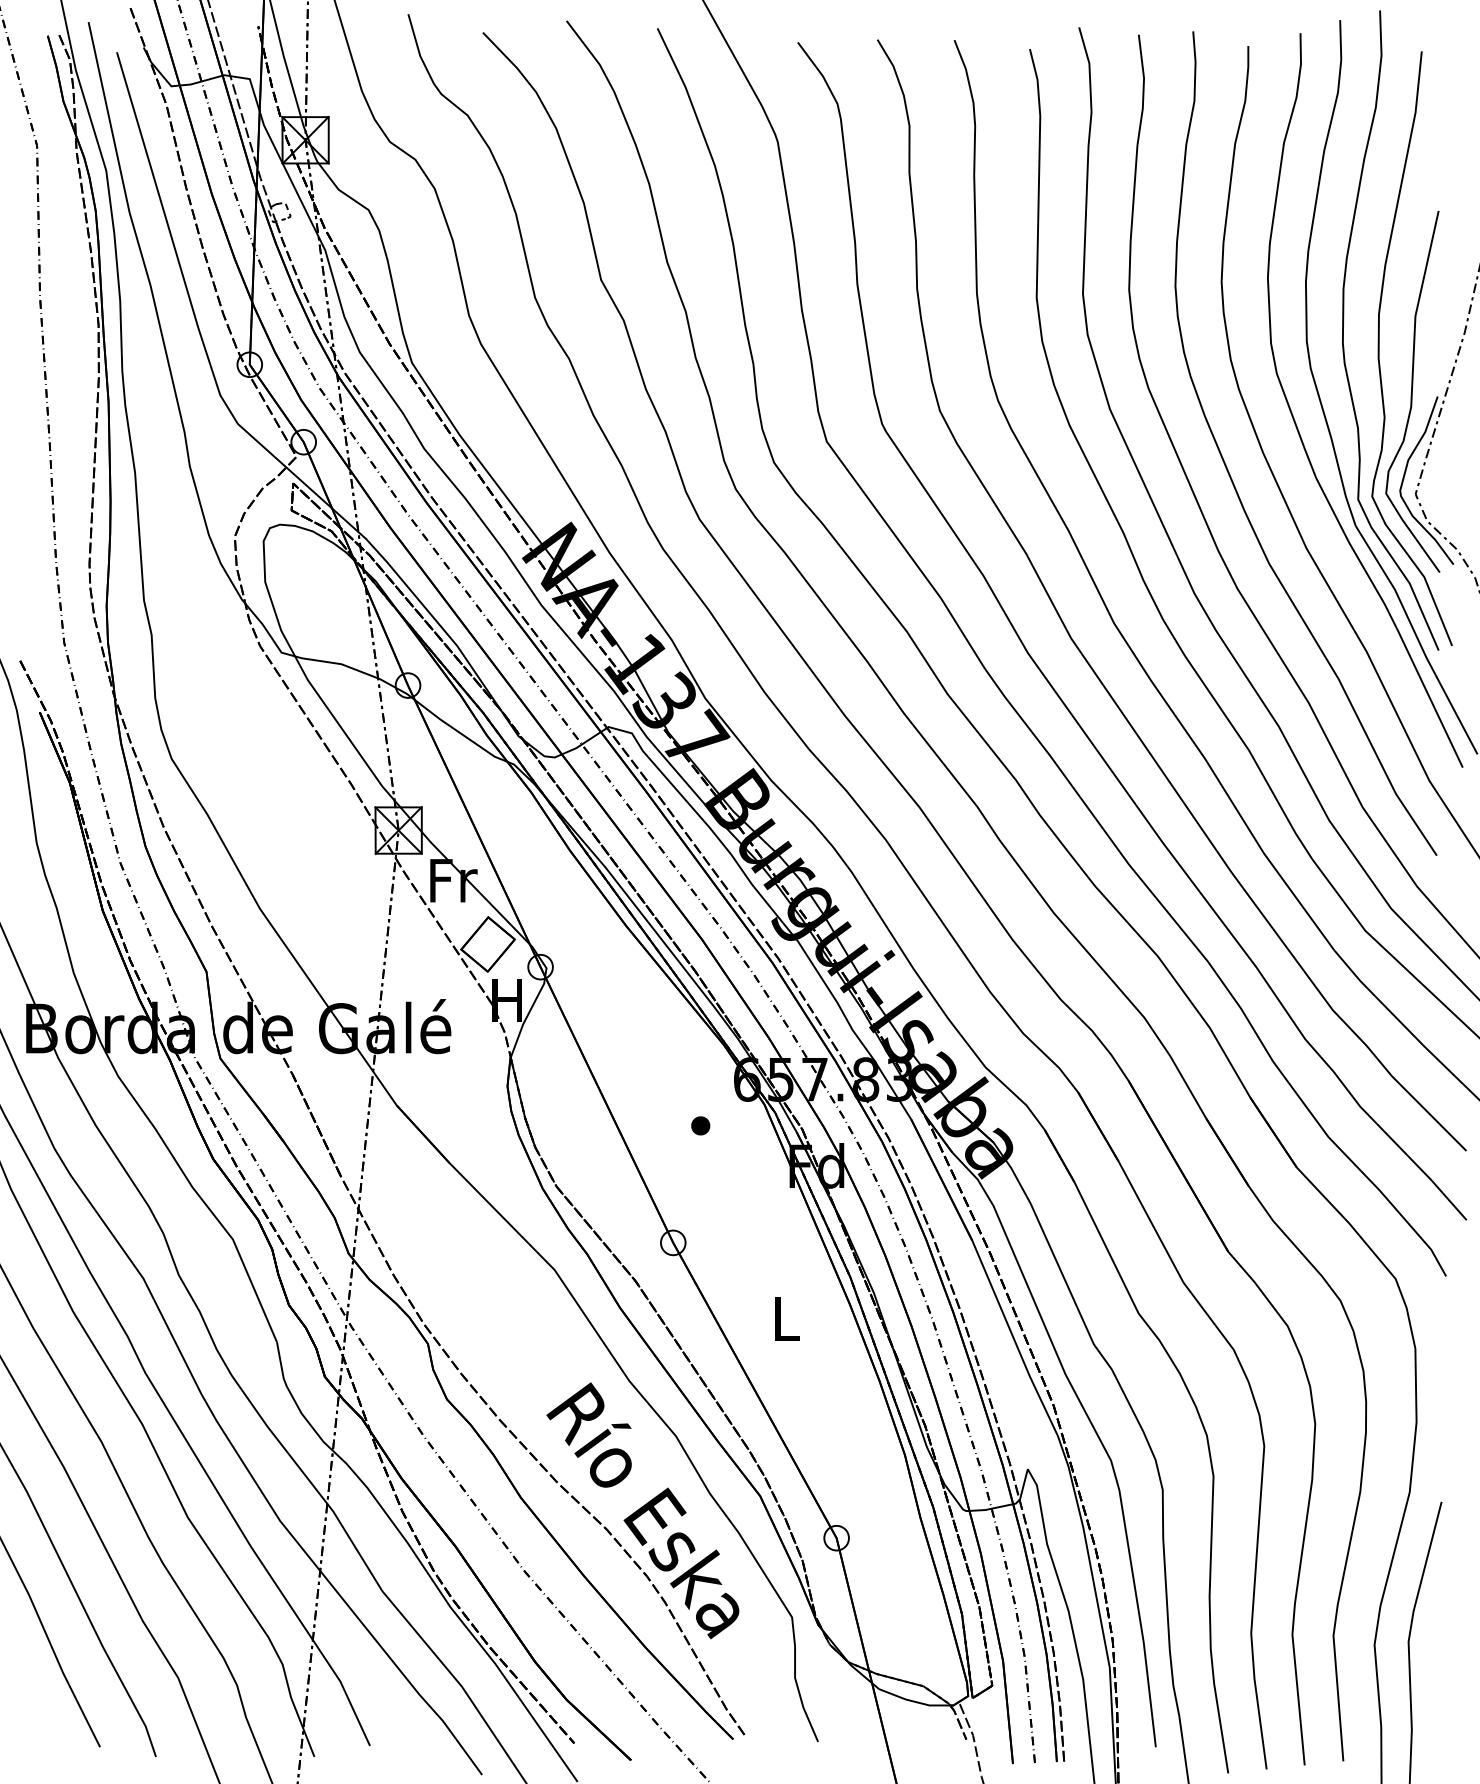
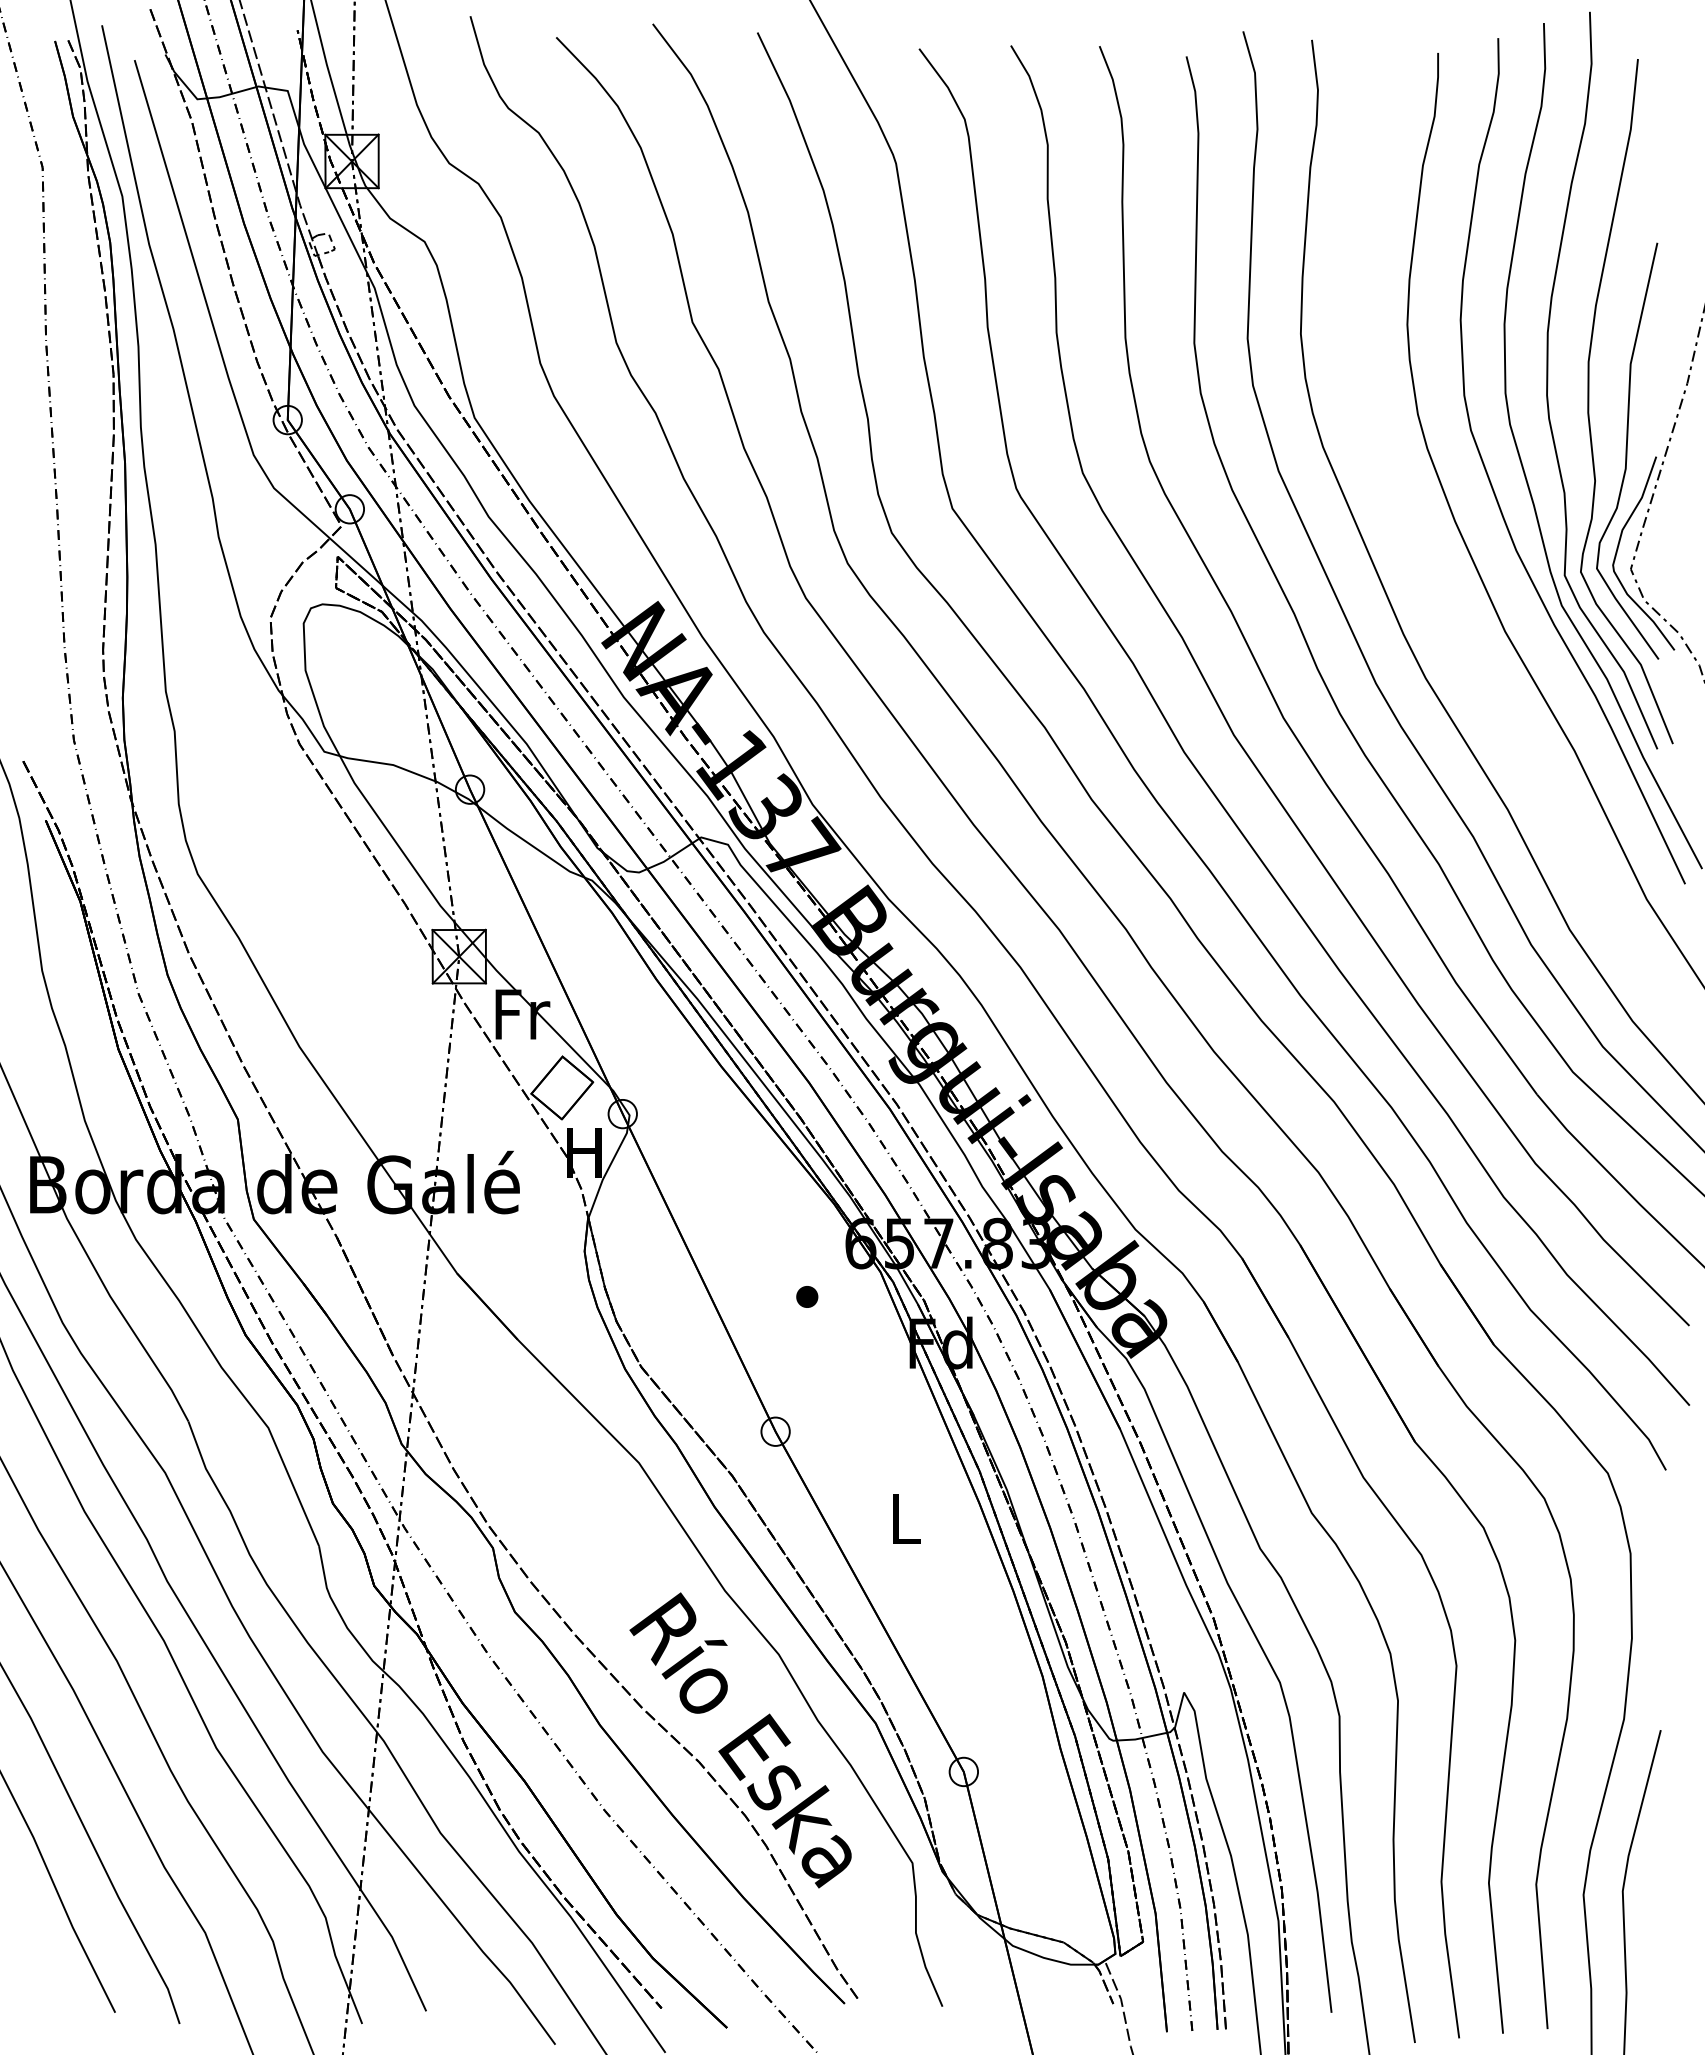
curve: (1230, 474) -> (1417, 546), removed

